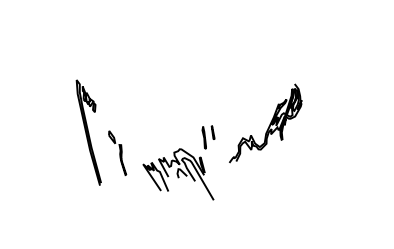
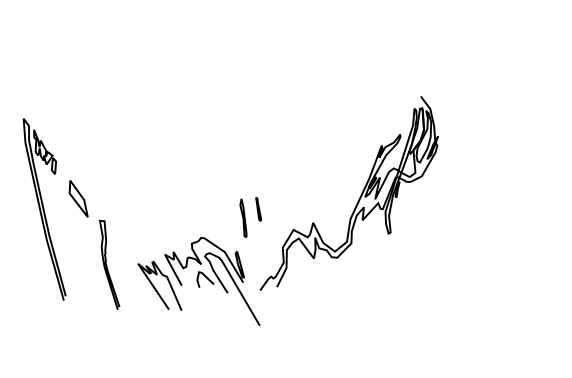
part: (265, 123) -> (348, 193), size x1.43
part: (117, 153) -> (93, 245), size x1.67

